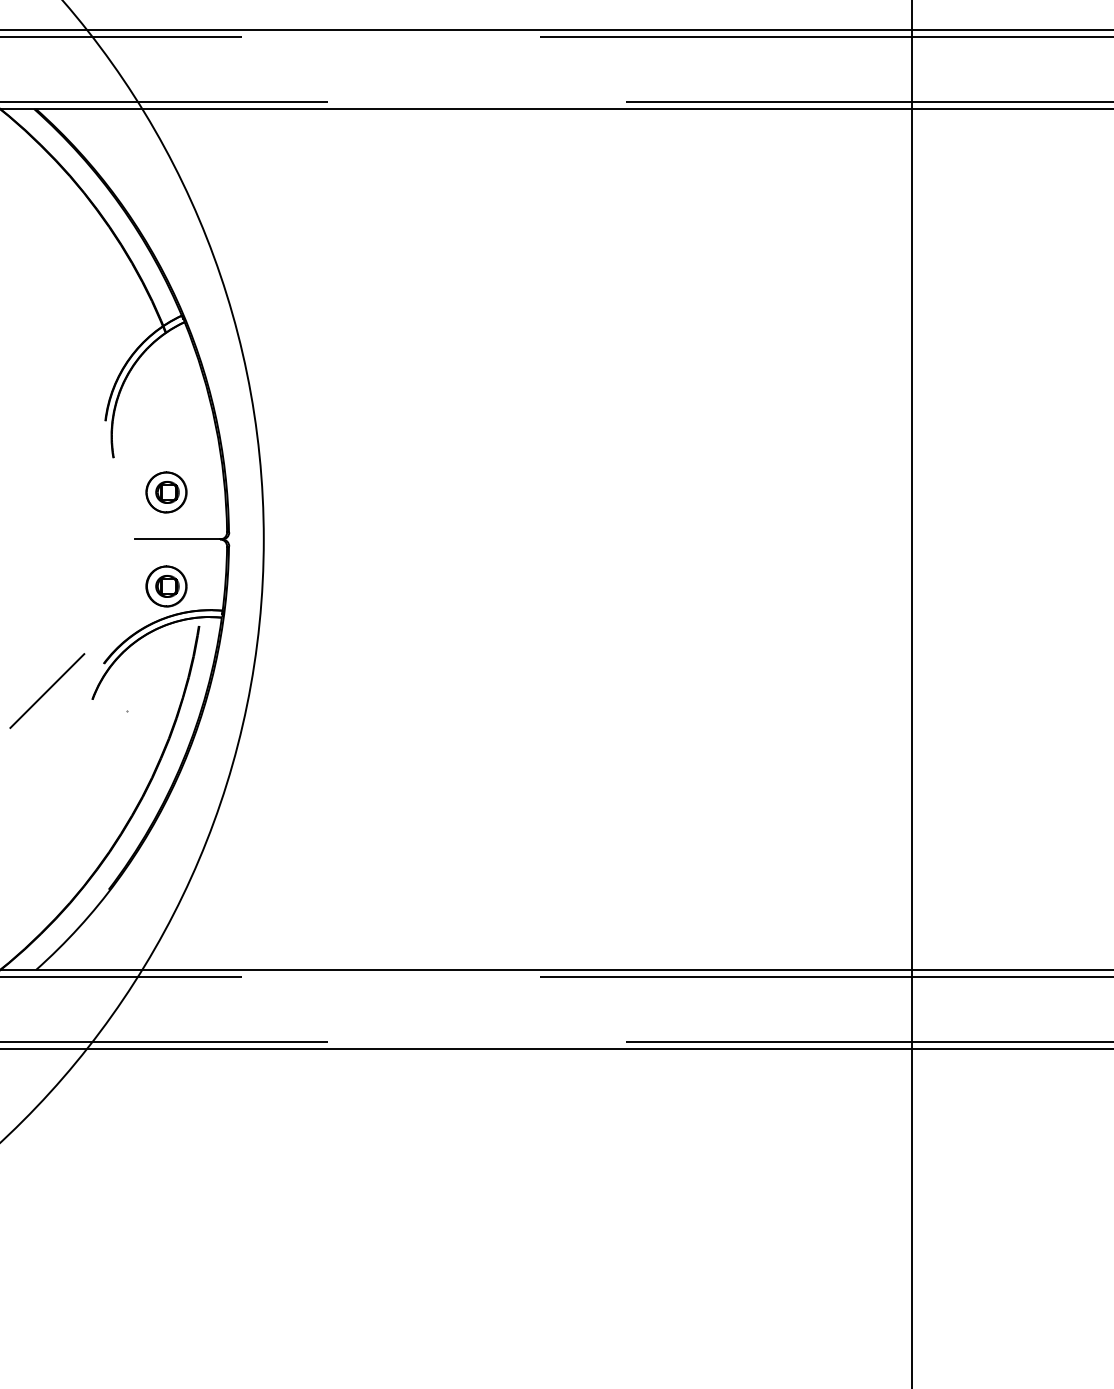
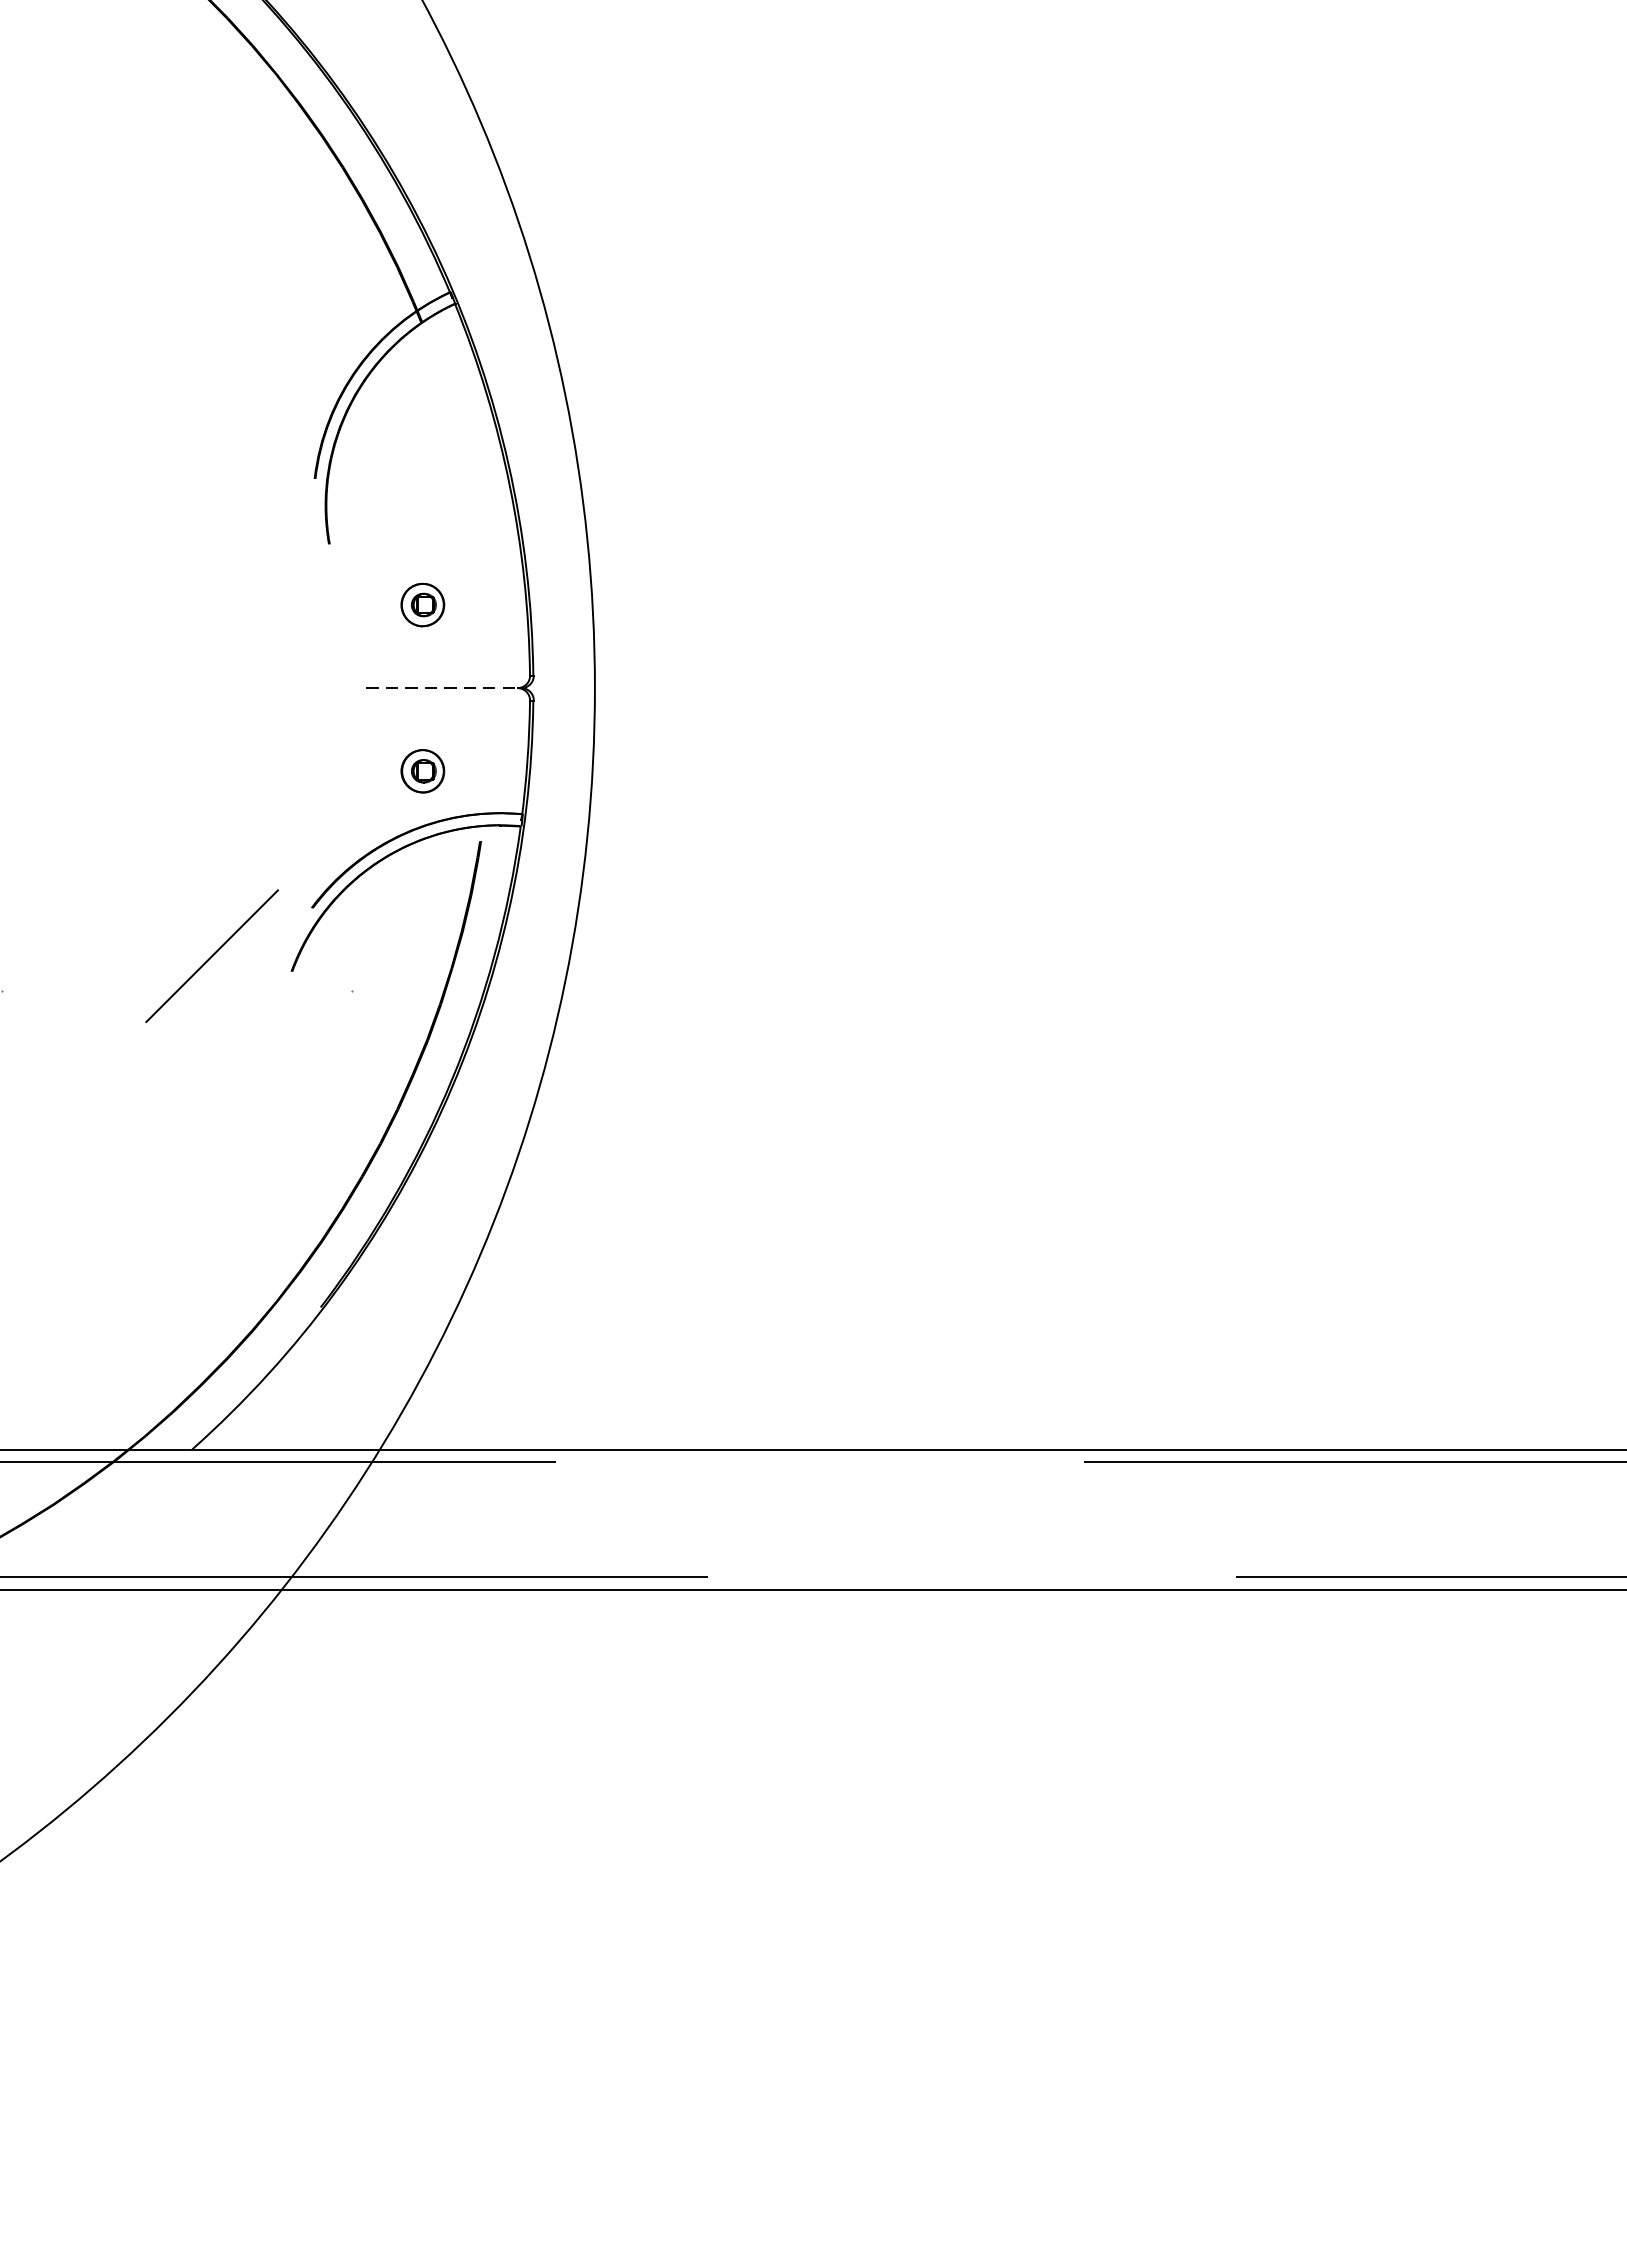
part: (166, 492) -> (422, 605), size x0.6
line: (177, 539) -> (442, 688), solid -> dashed
part: (166, 586) -> (422, 771), size x0.6

